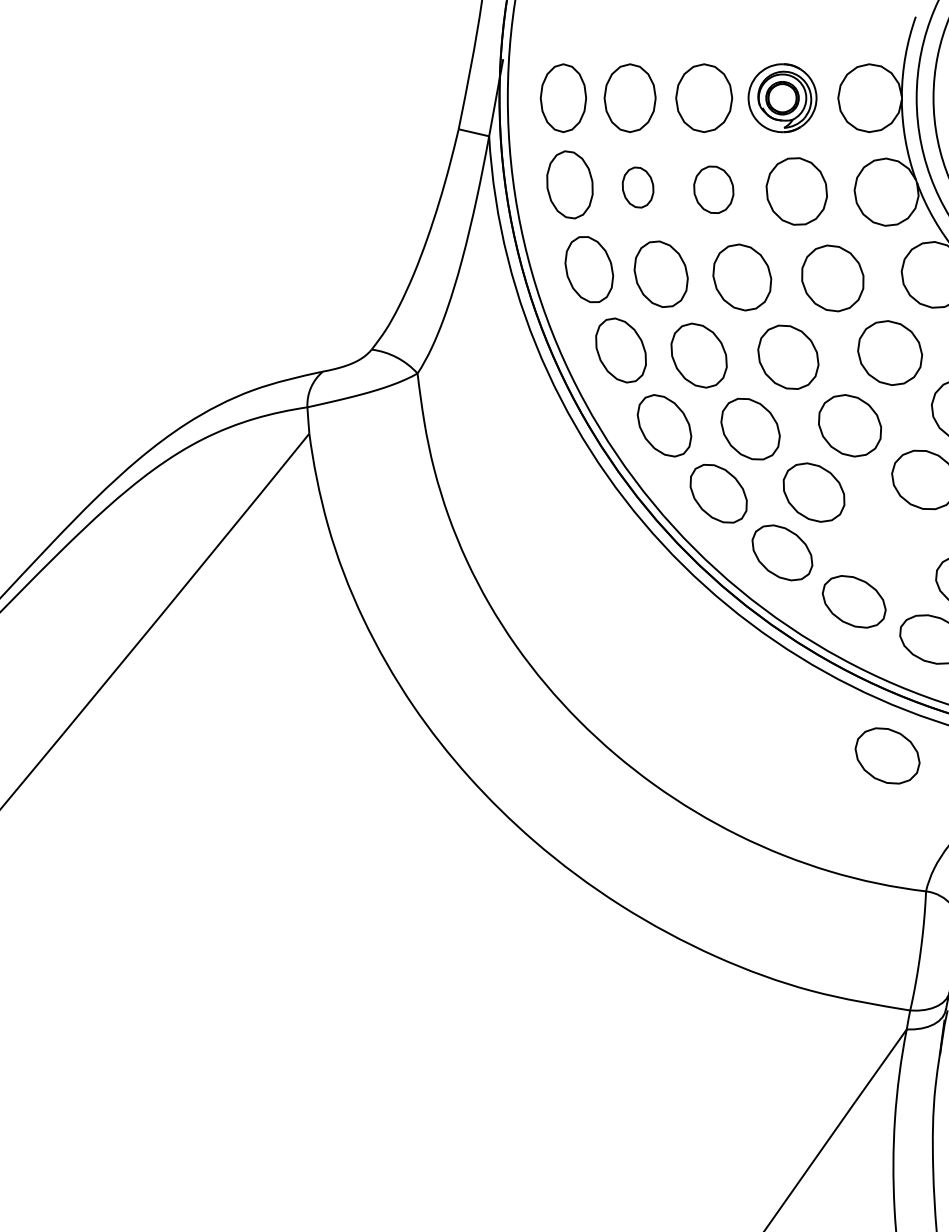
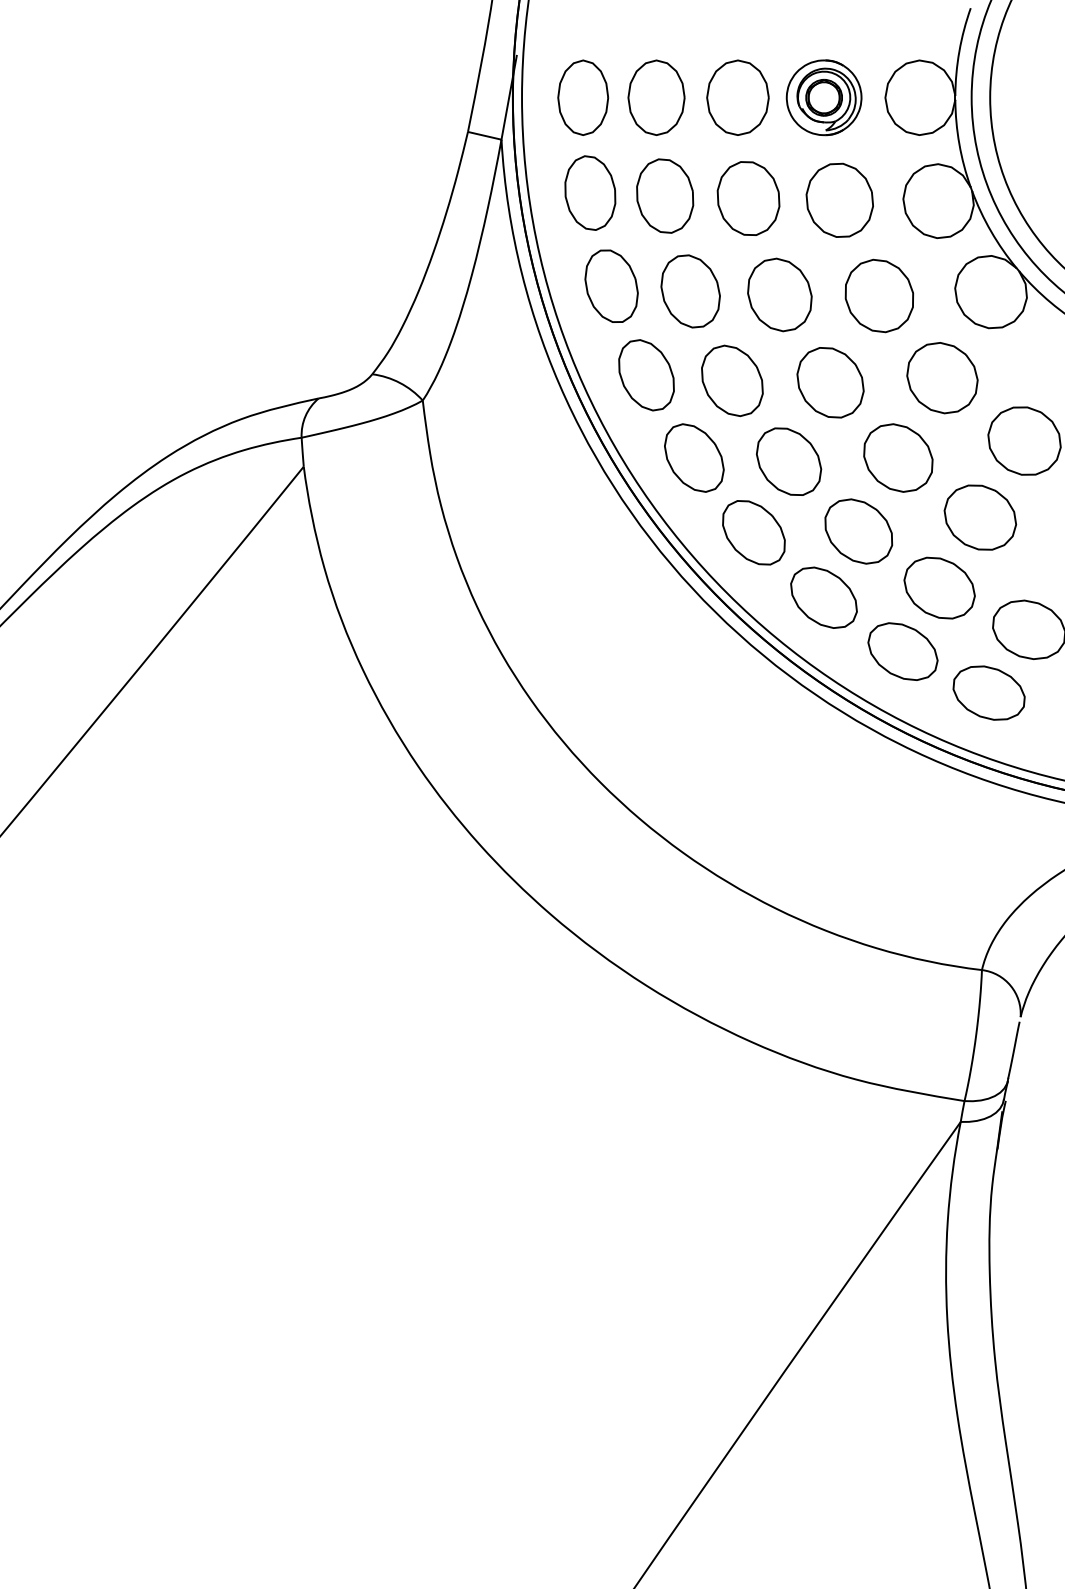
part: (638, 187) -> (665, 195), size x1.67
part: (713, 189) -> (748, 198), size x1.43
part: (887, 755) -> (939, 587), moved

